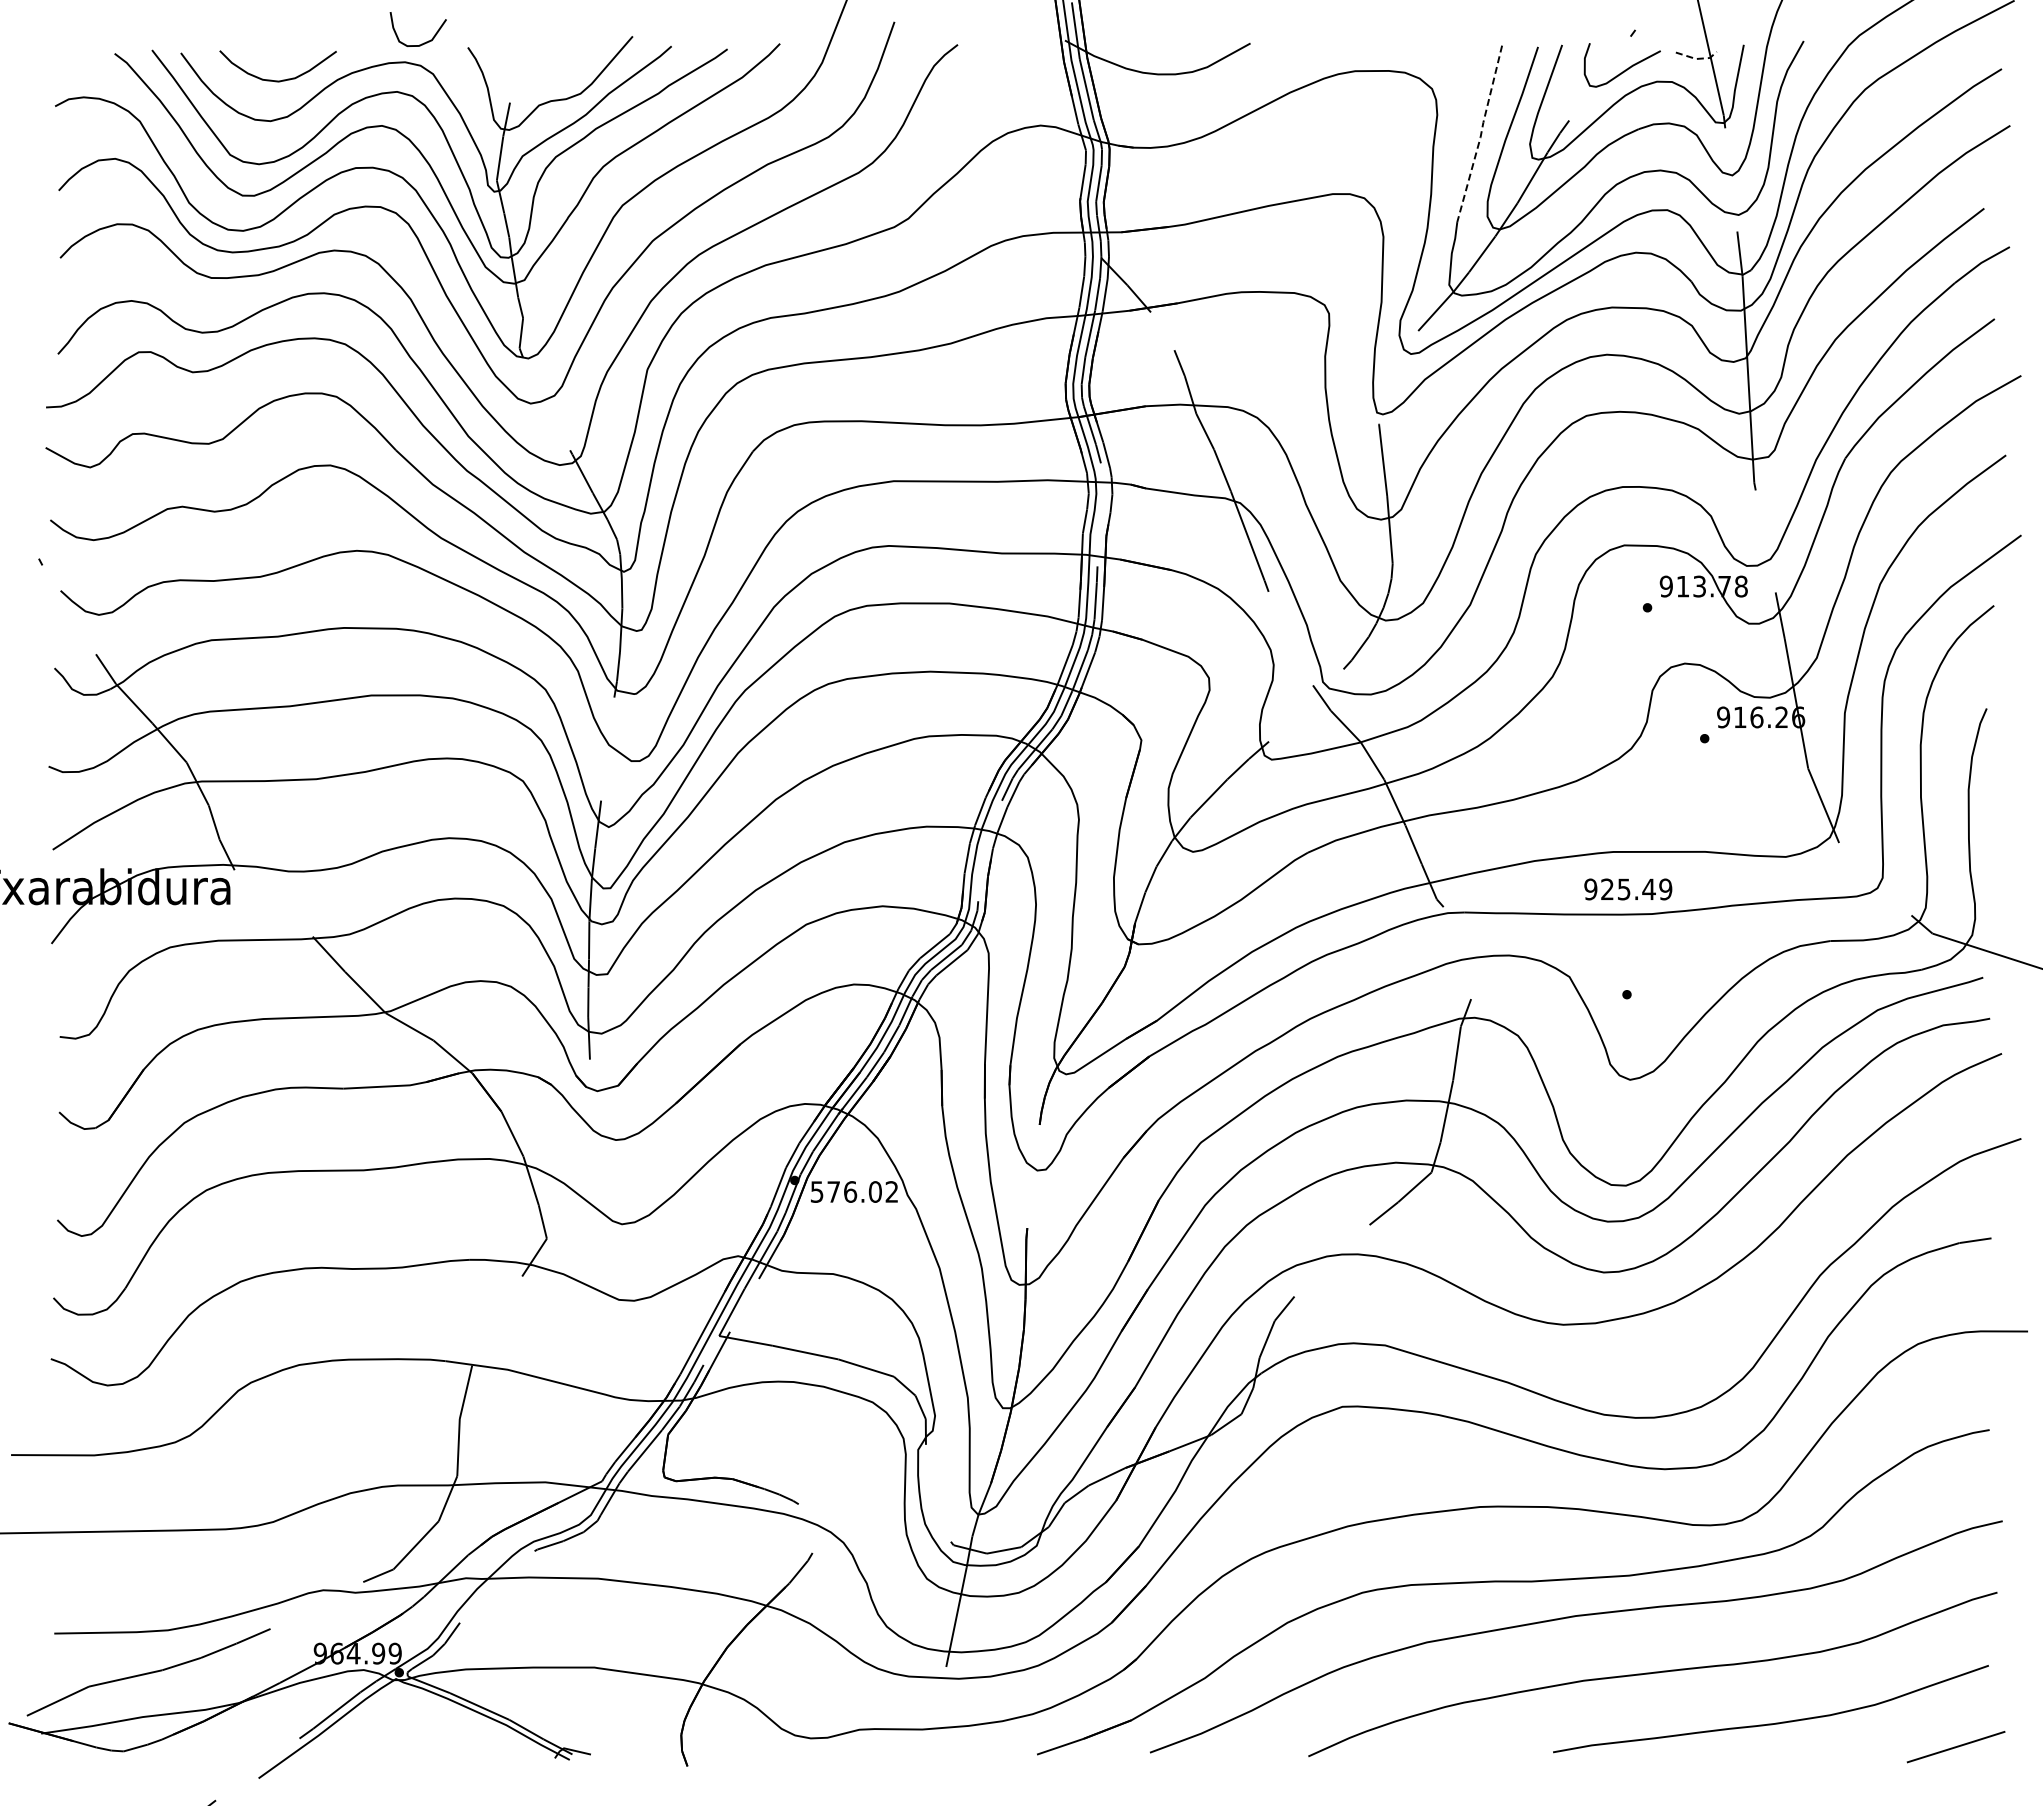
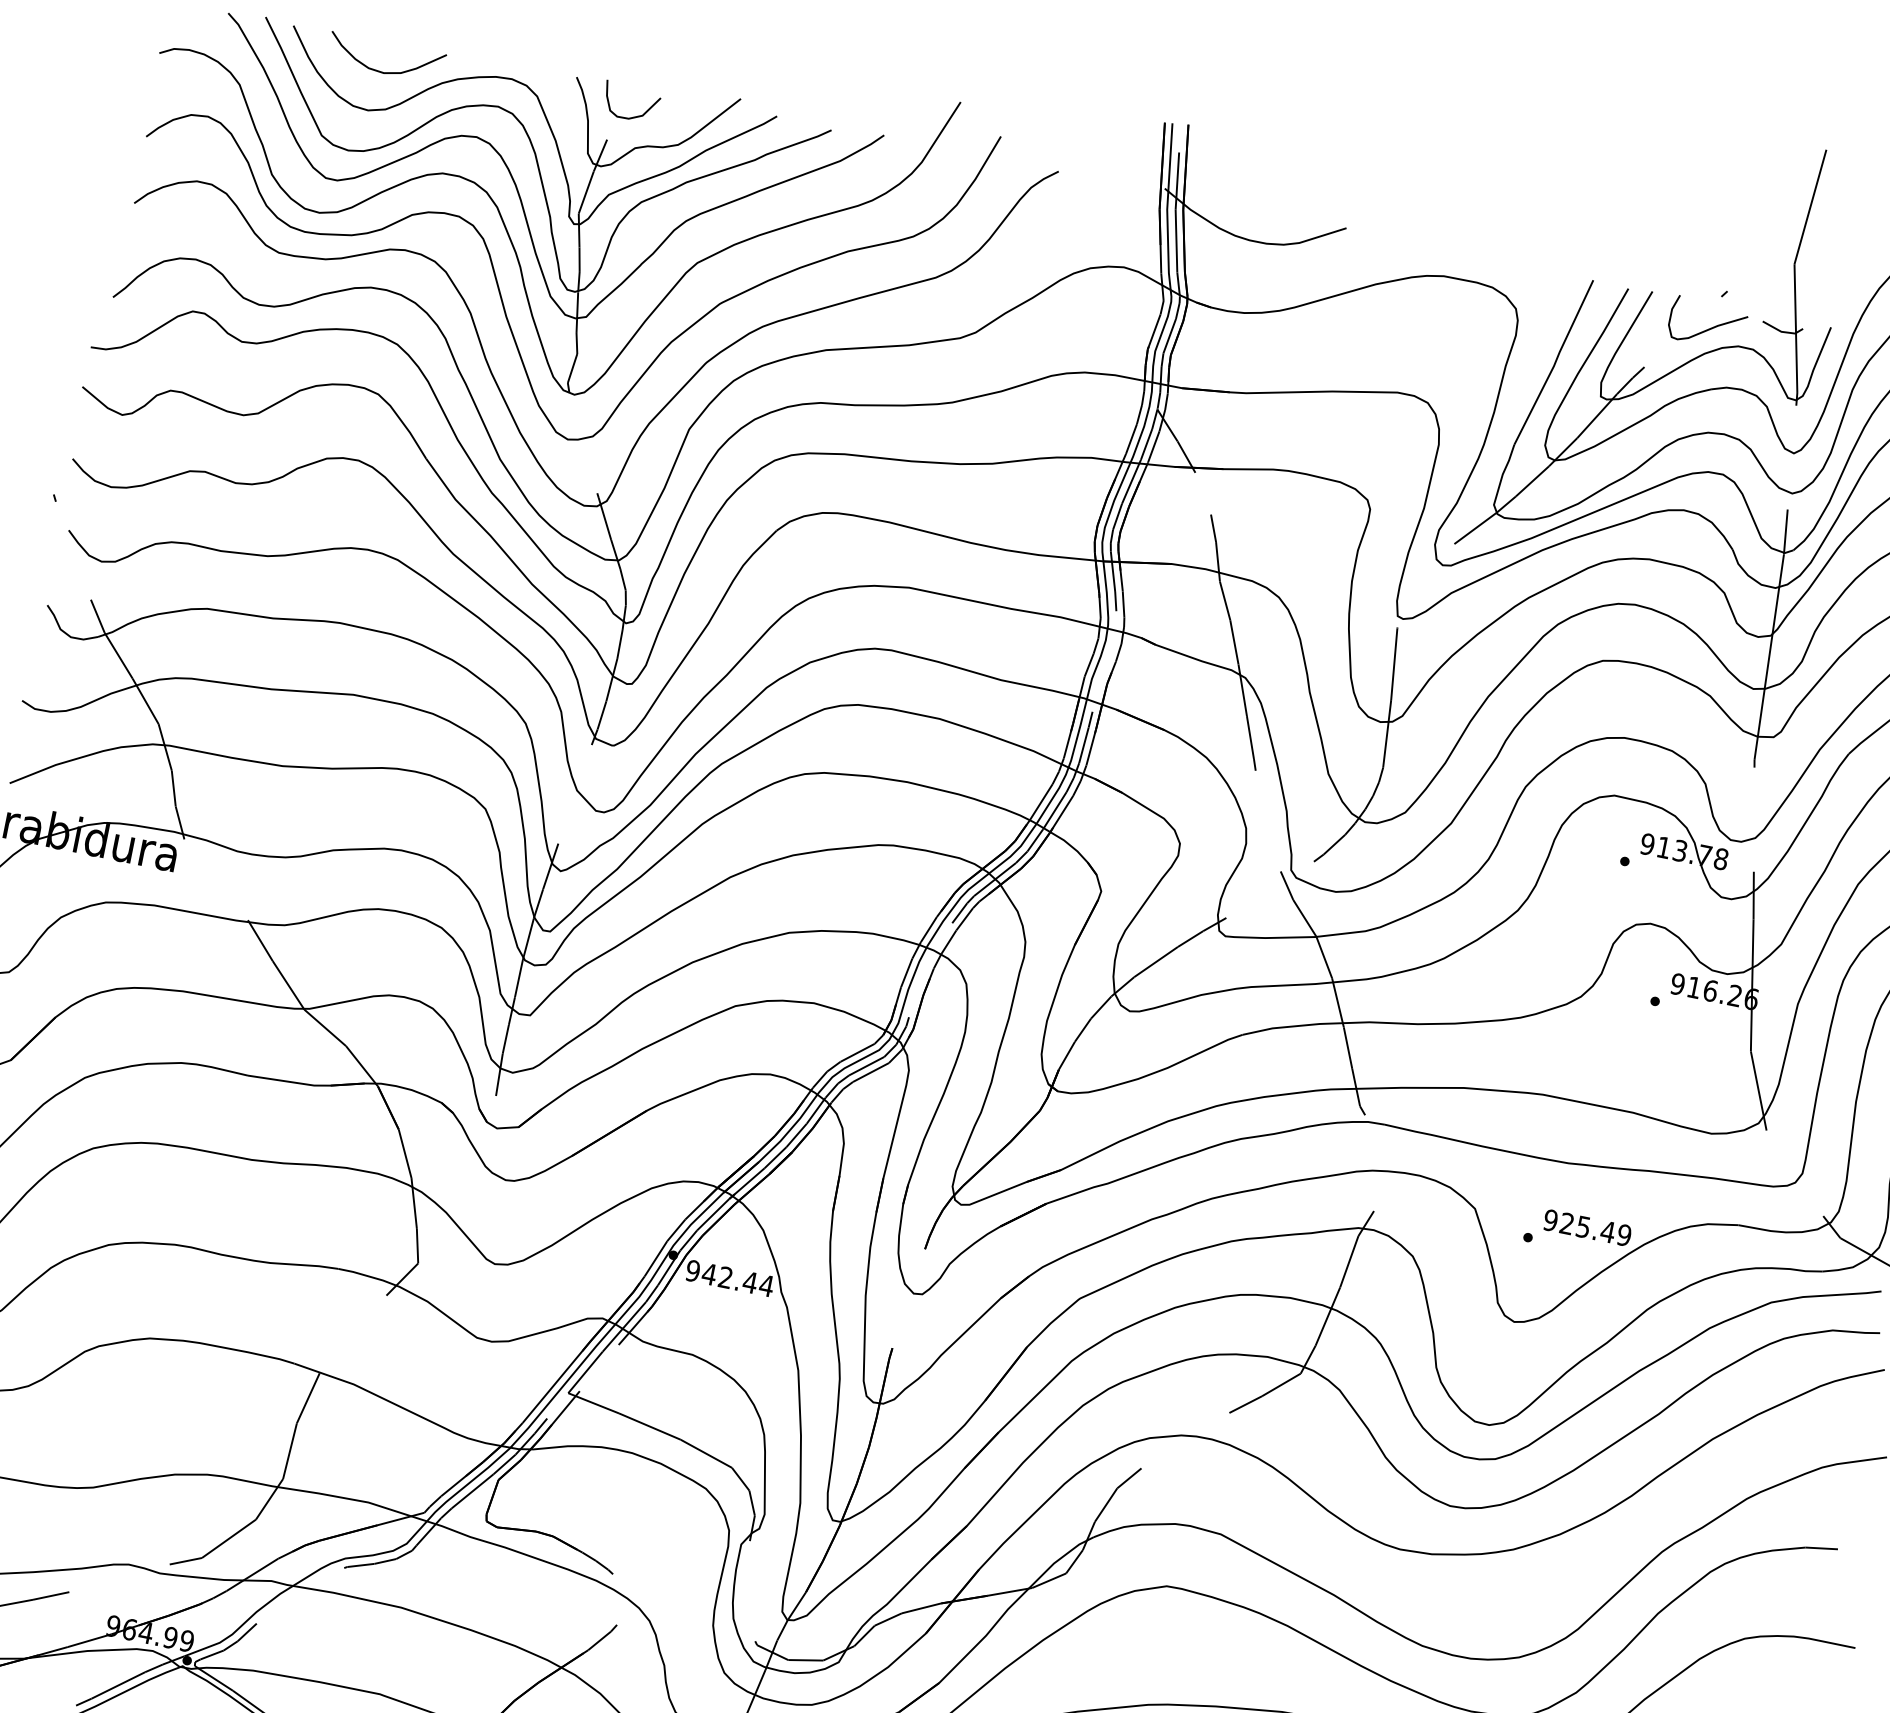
curve: (421, 43) -> (631, 116), moved
line: (1697, 58) -> (1782, 331), dashed -> solid
line: (1481, 133) -> (1555, 362), dashed -> solid
text: (1628, 889) -> (1587, 1227), moved
text: (854, 1191) -> (729, 1277), 576.02 -> 942.44

